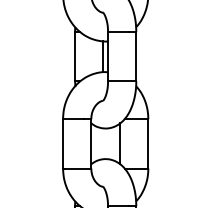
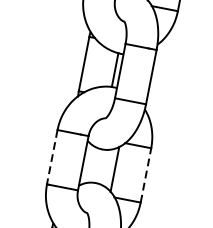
line: (63, 143) -> (52, 156), solid -> dashed
line: (148, 143) -> (146, 175), solid -> dashed

